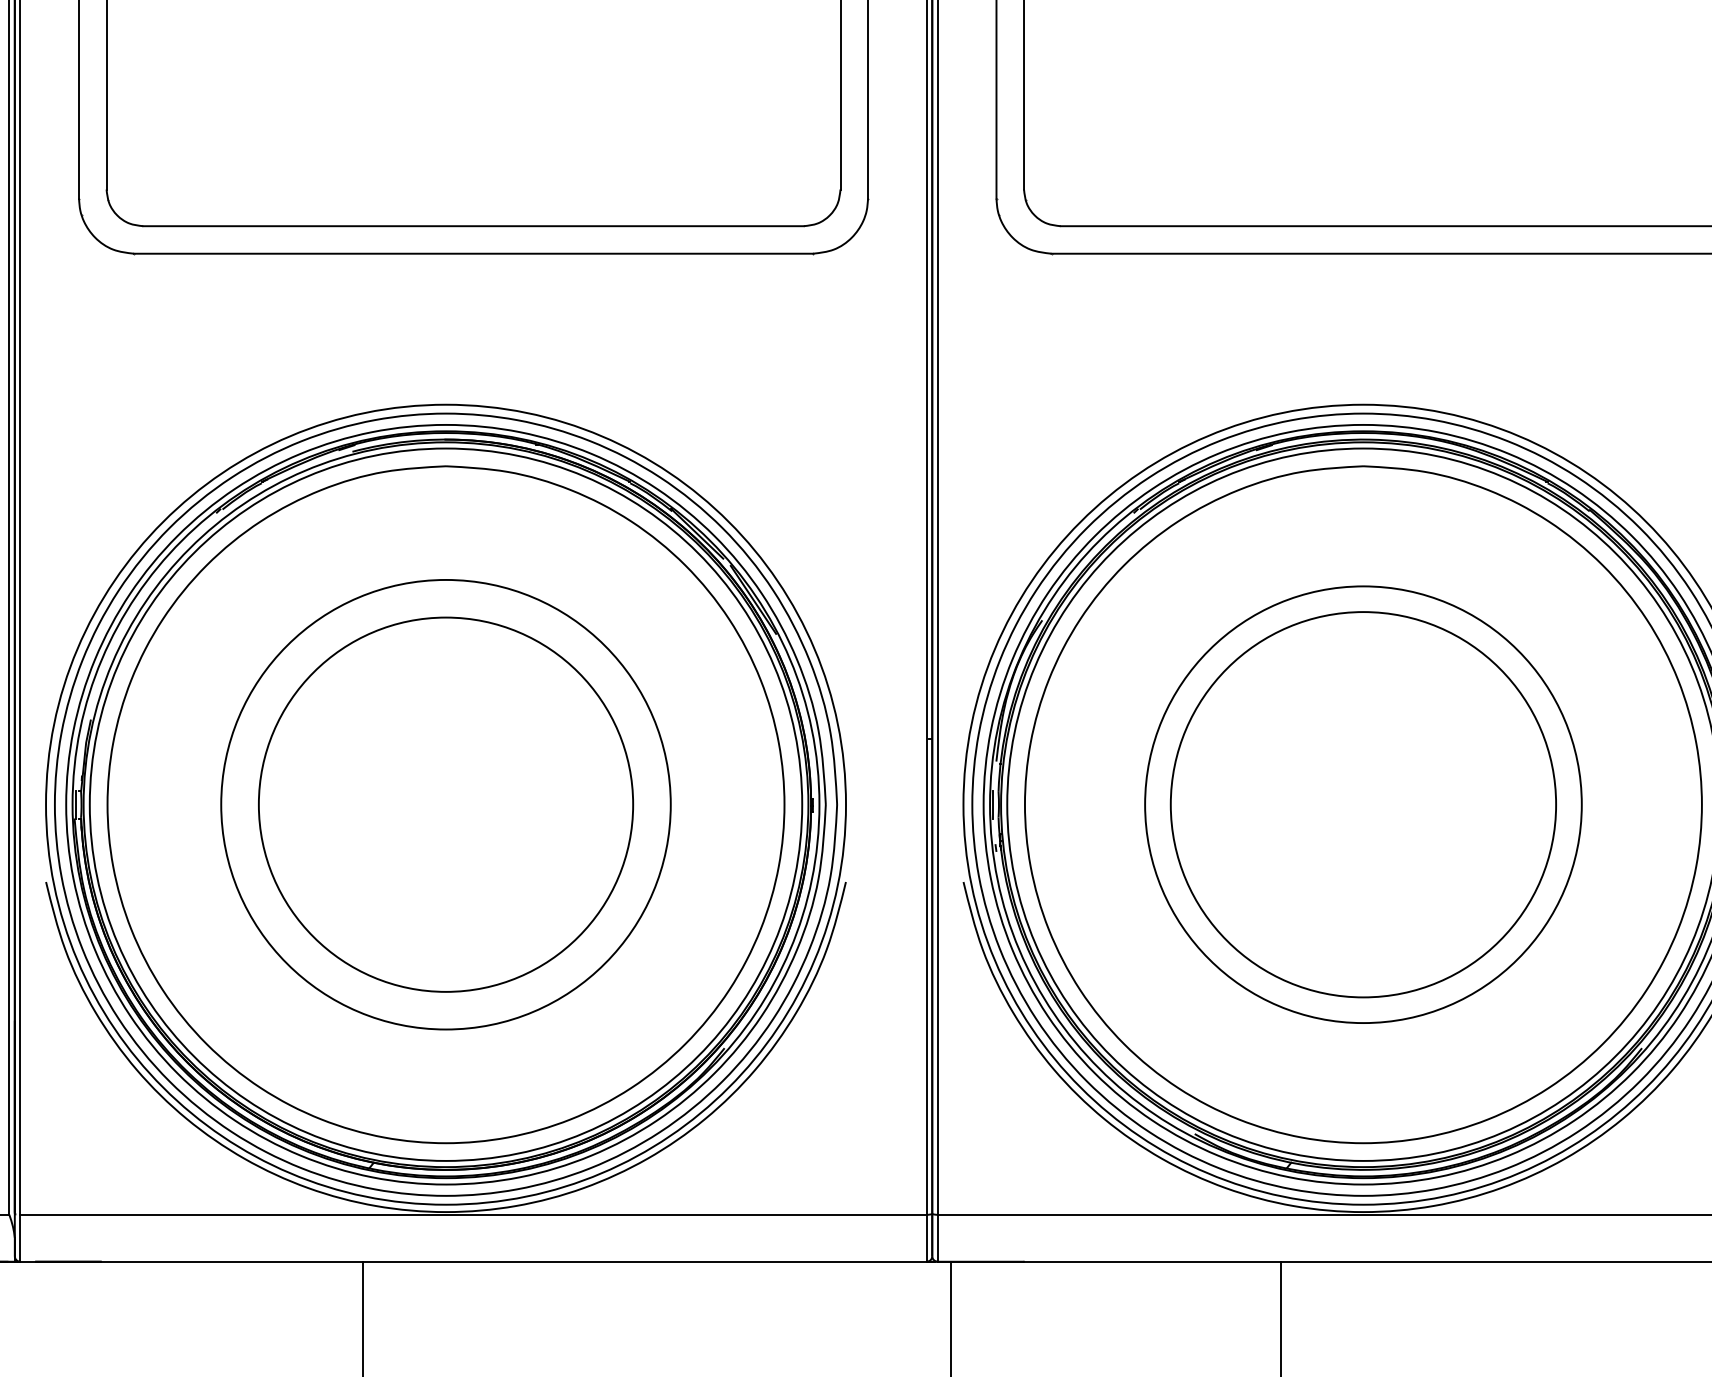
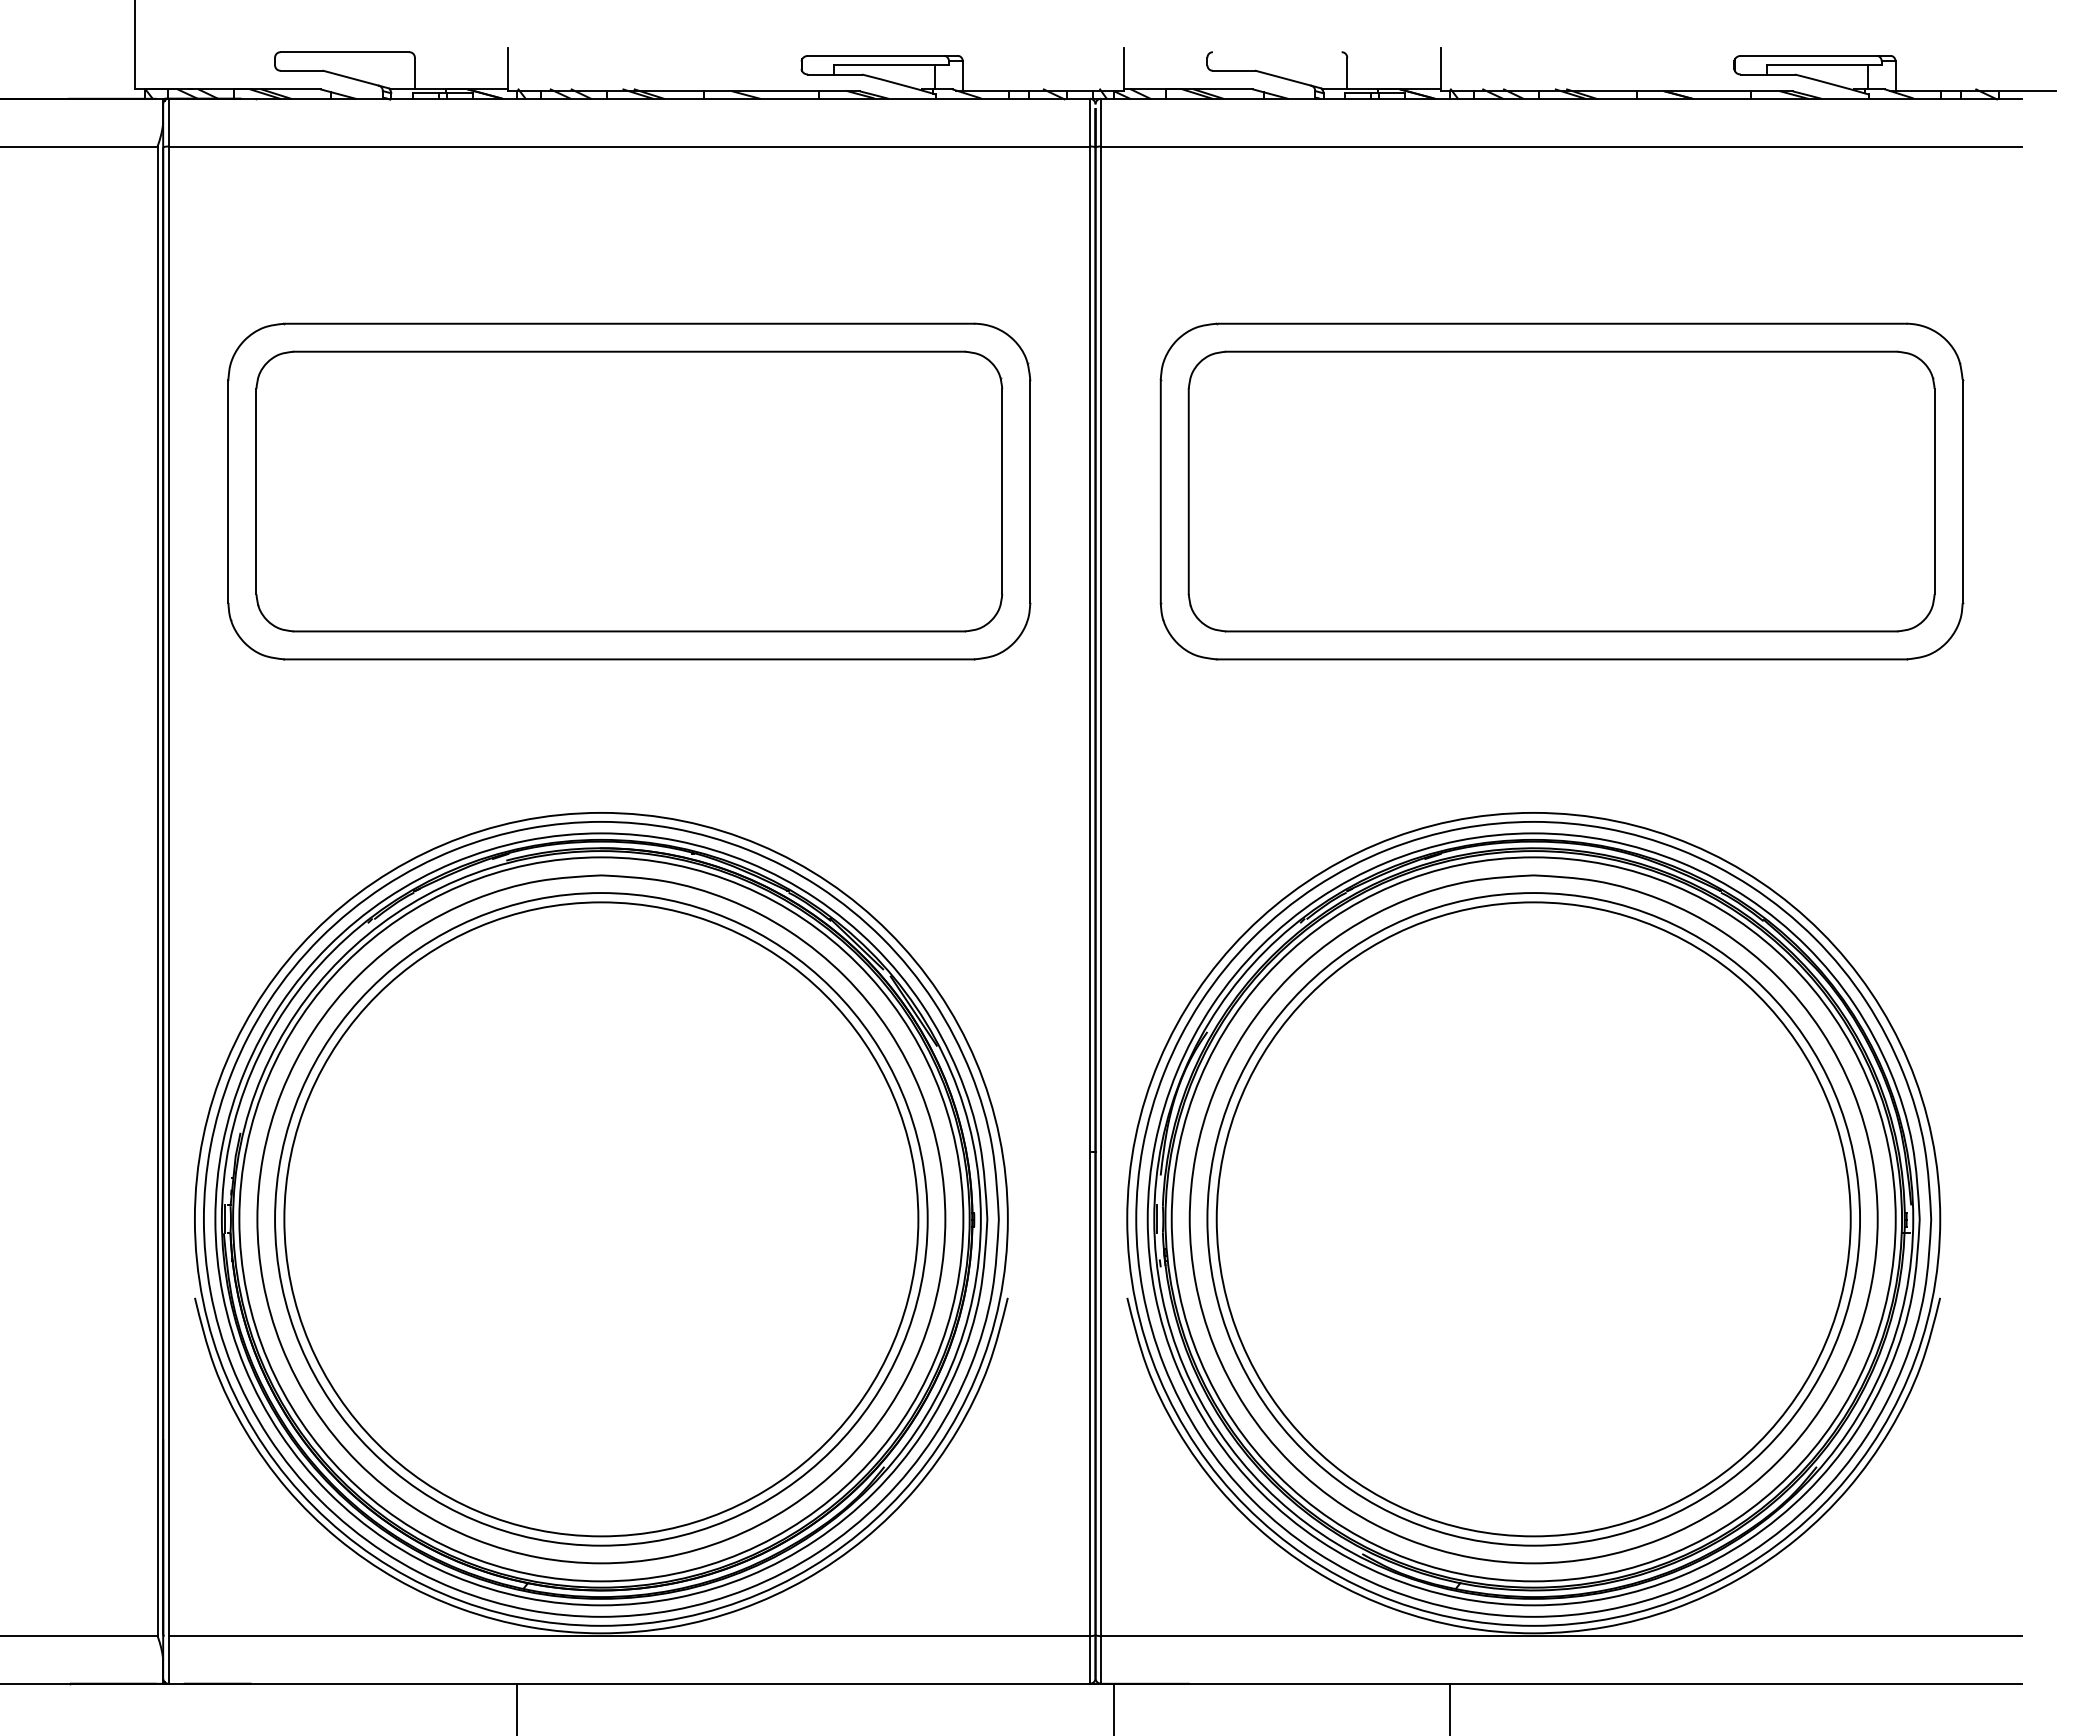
circle: (446, 804) -> (601, 1219), size x1.43
circle: (446, 804) -> (601, 1219), size x1.67
circle: (1363, 804) -> (1533, 1219), size x1.43
circle: (1363, 804) -> (1533, 1219), size x1.67

